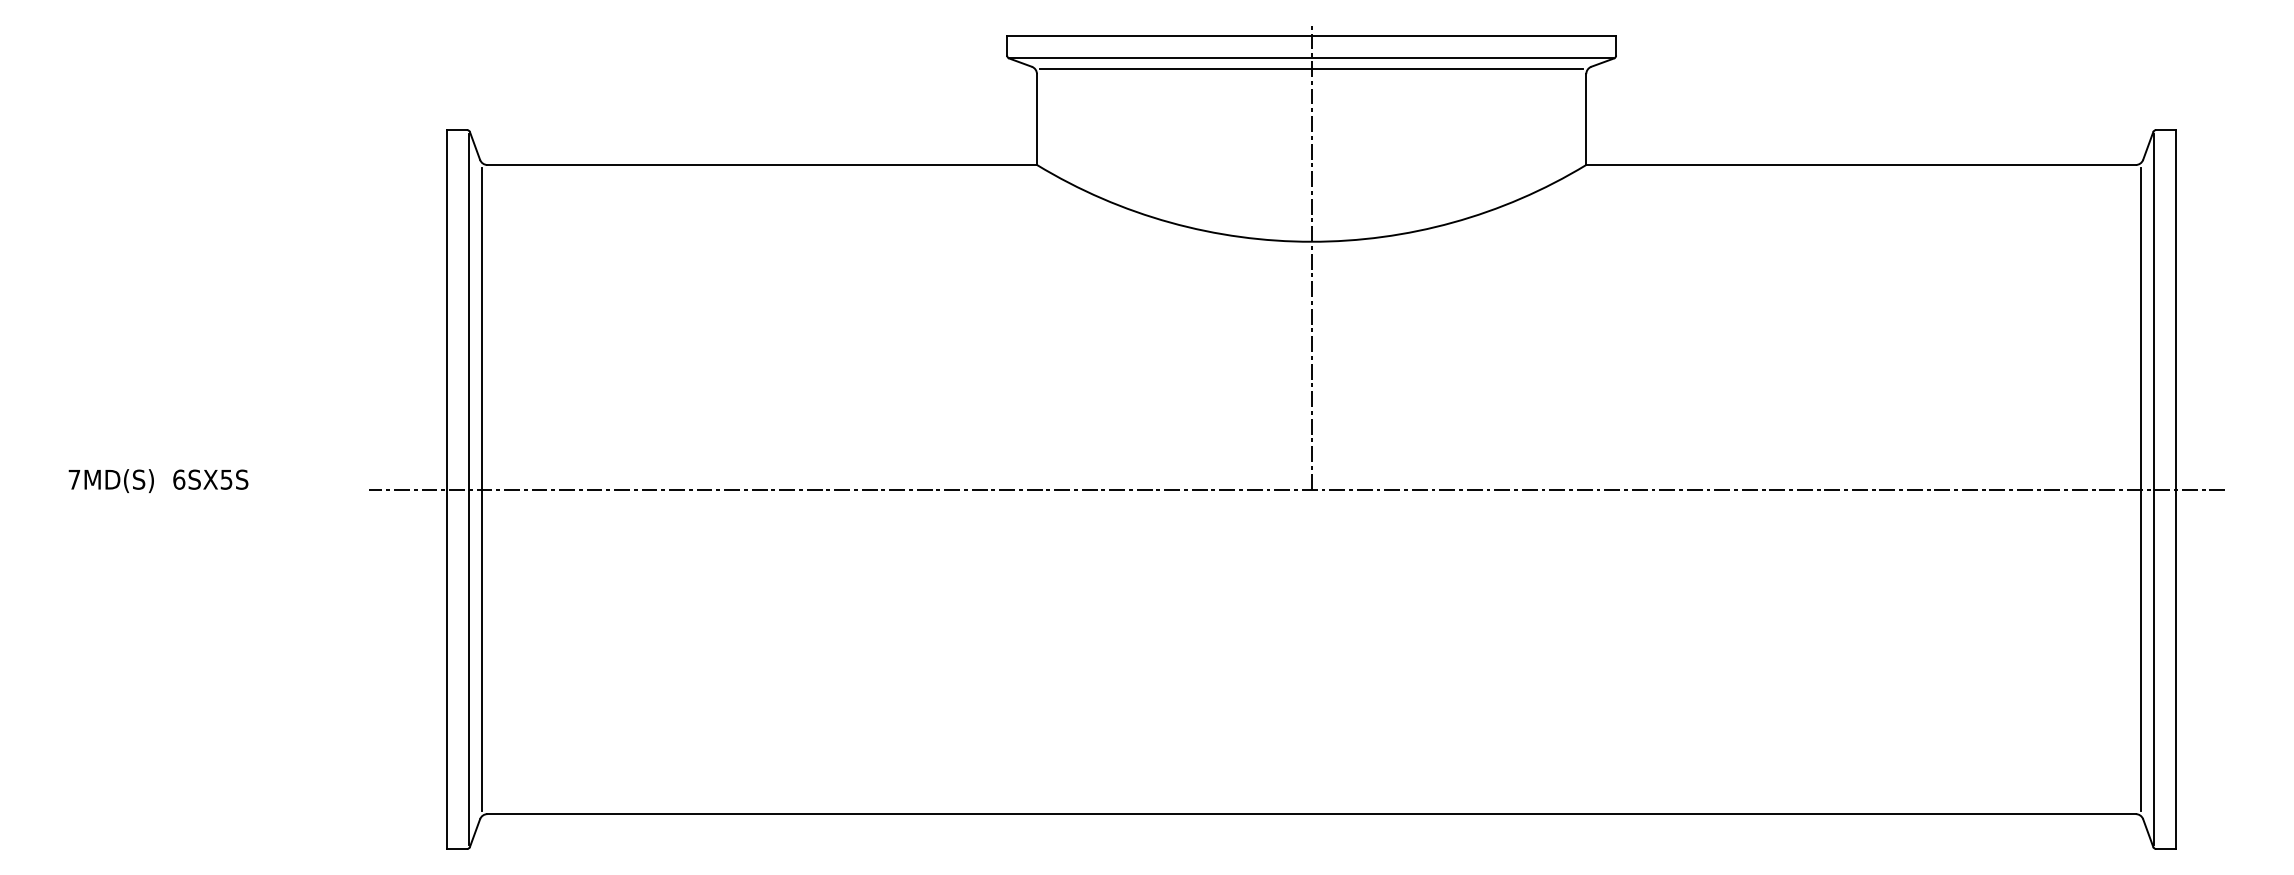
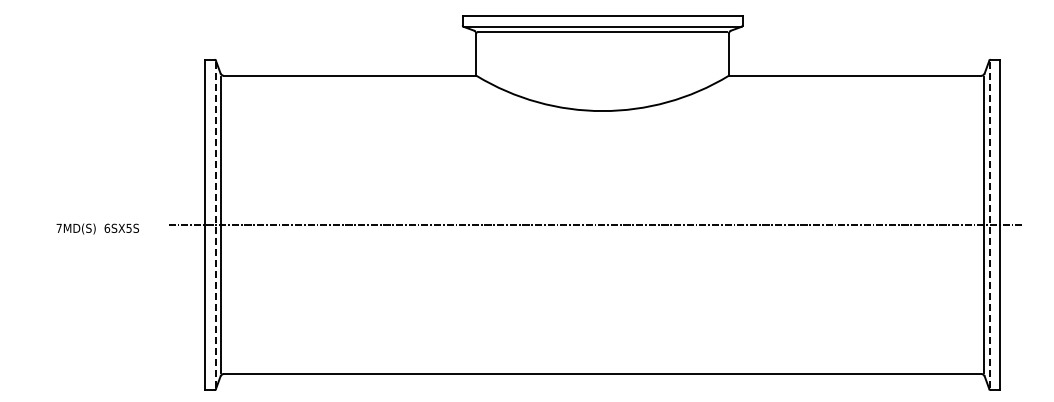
line: (1311, 255) -> (602, 117), removed
text: (157, 479) -> (97, 228), moved
line: (469, 488) -> (215, 224), solid -> dashed
line: (2153, 488) -> (989, 224), solid -> dashed

